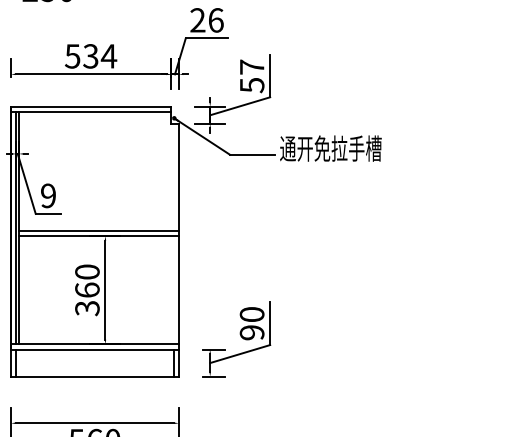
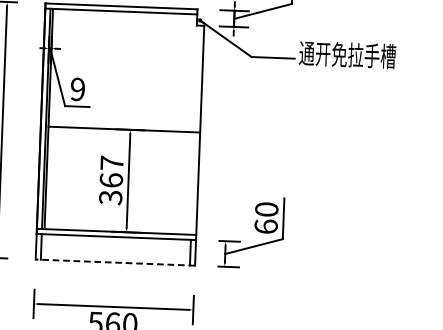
line: (98, 230) -> (124, 124), removed
text: (87, 271) -> (112, 162), 360 -> 367
text: (251, 332) -> (265, 226), 90 -> 60
line: (94, 376) -> (114, 262), solid -> dashed

